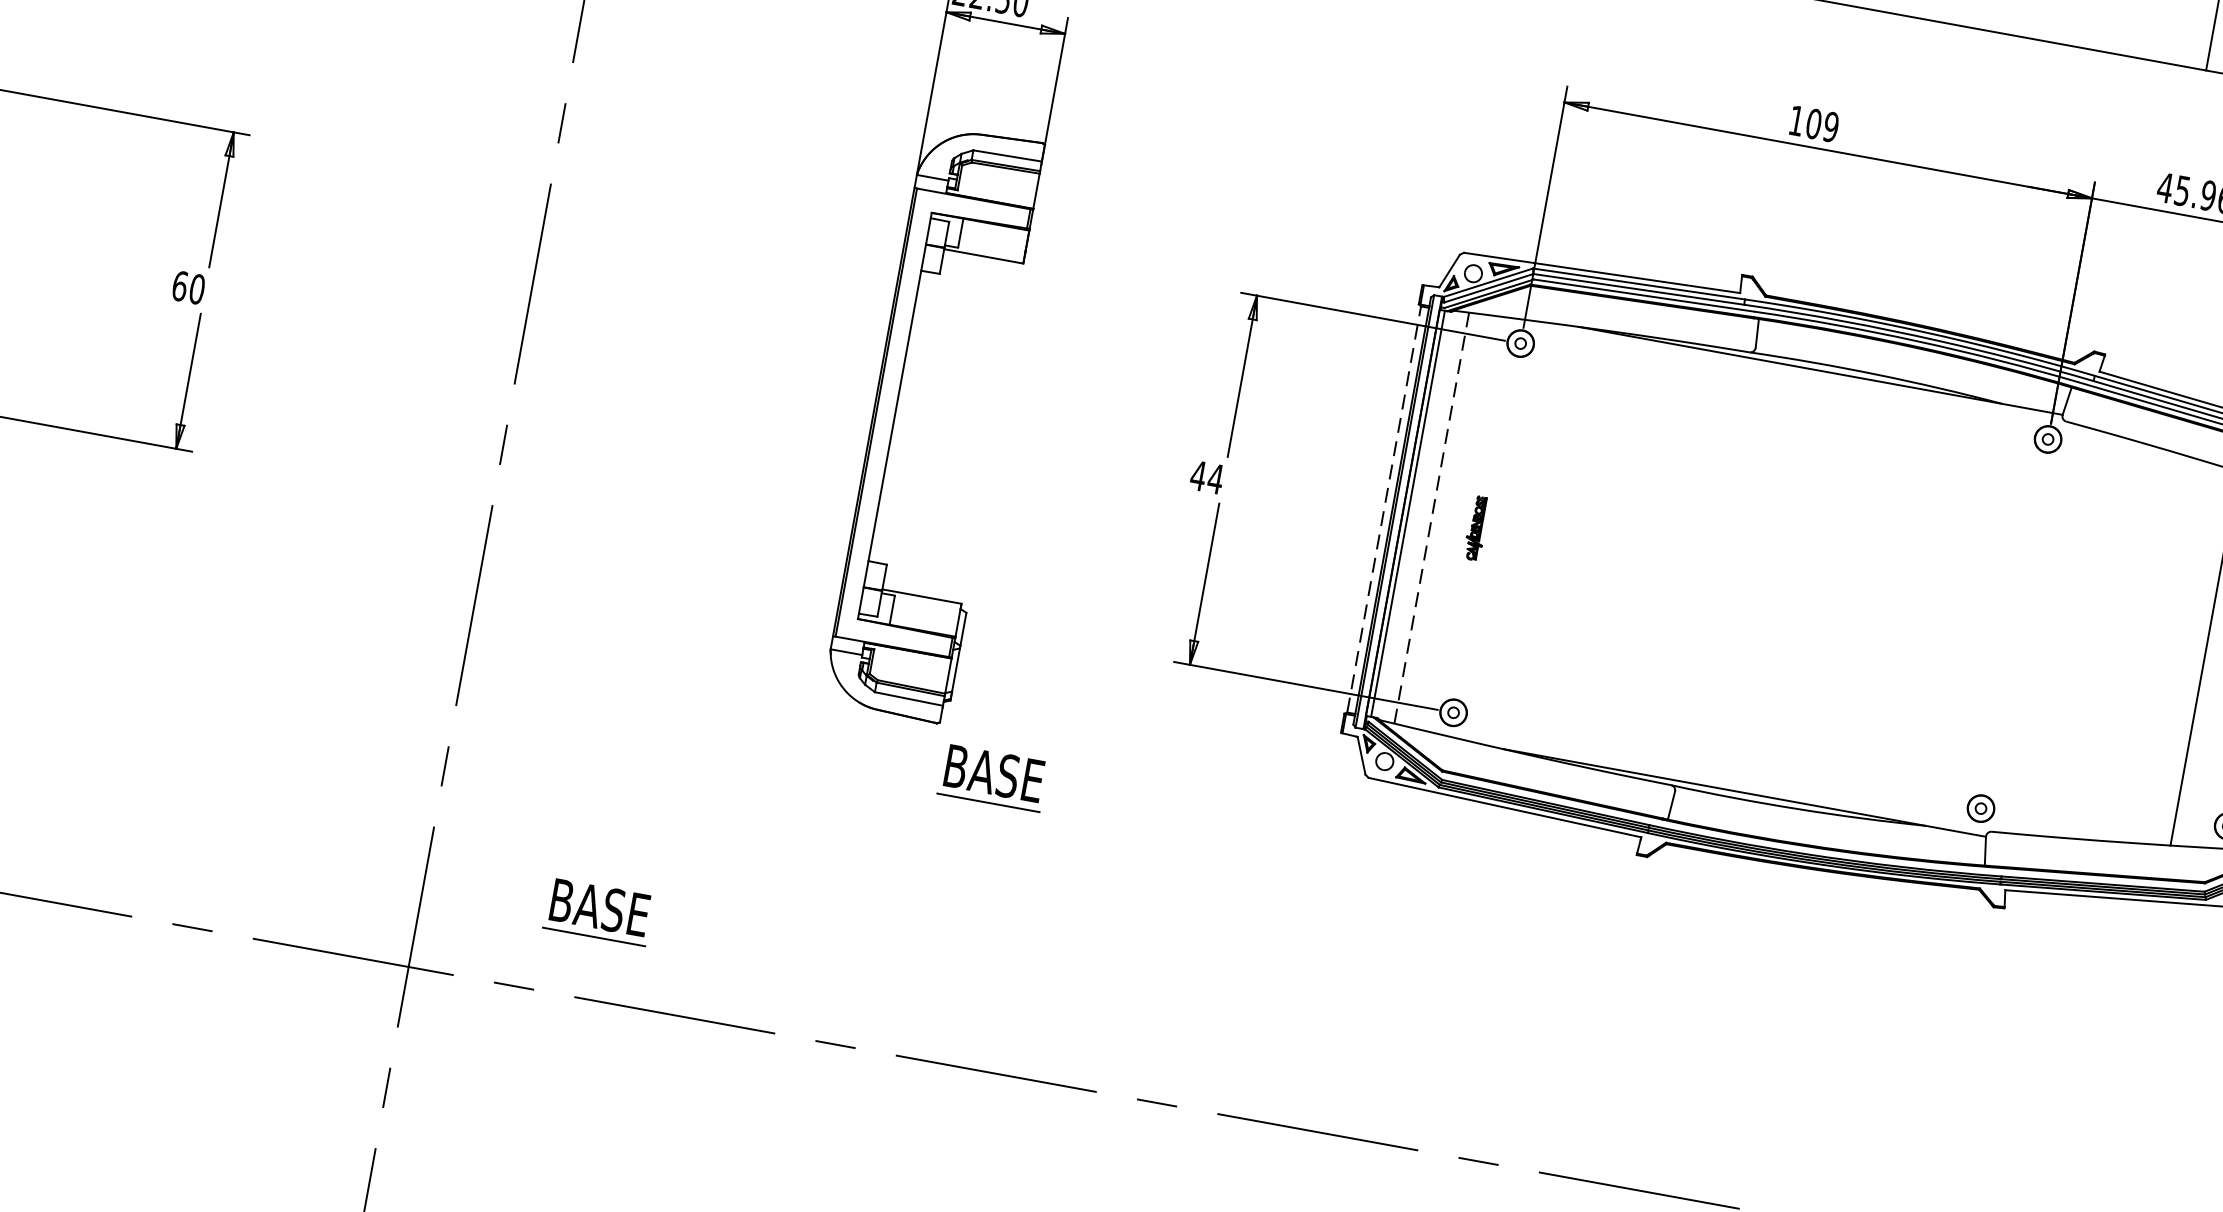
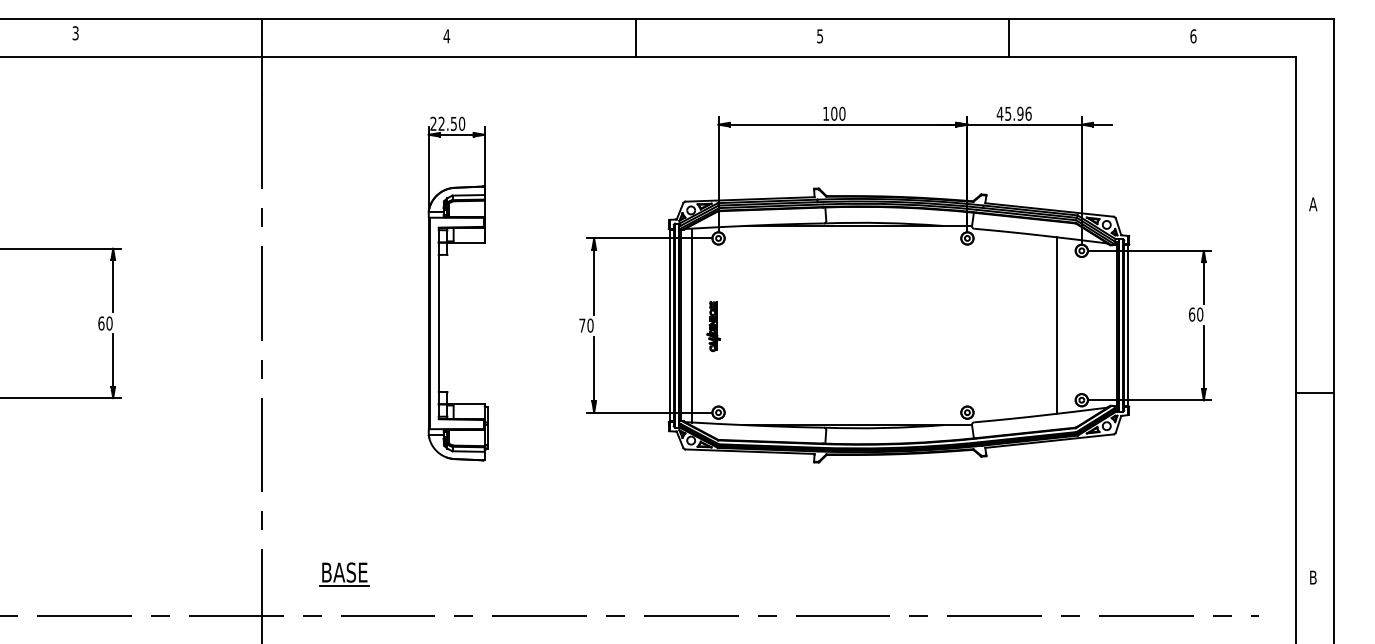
text: (1831, 126) -> (842, 113), 109 -> 100
text: (1207, 477) -> (586, 325), 44 -> 70
line: (1383, 509) -> (669, 325), dashed -> solid
line: (1431, 518) -> (692, 325), dashed -> solid
part: (1476, 528) -> (713, 326), size x1.67
part: (992, 777) -> (513, 480), removed

